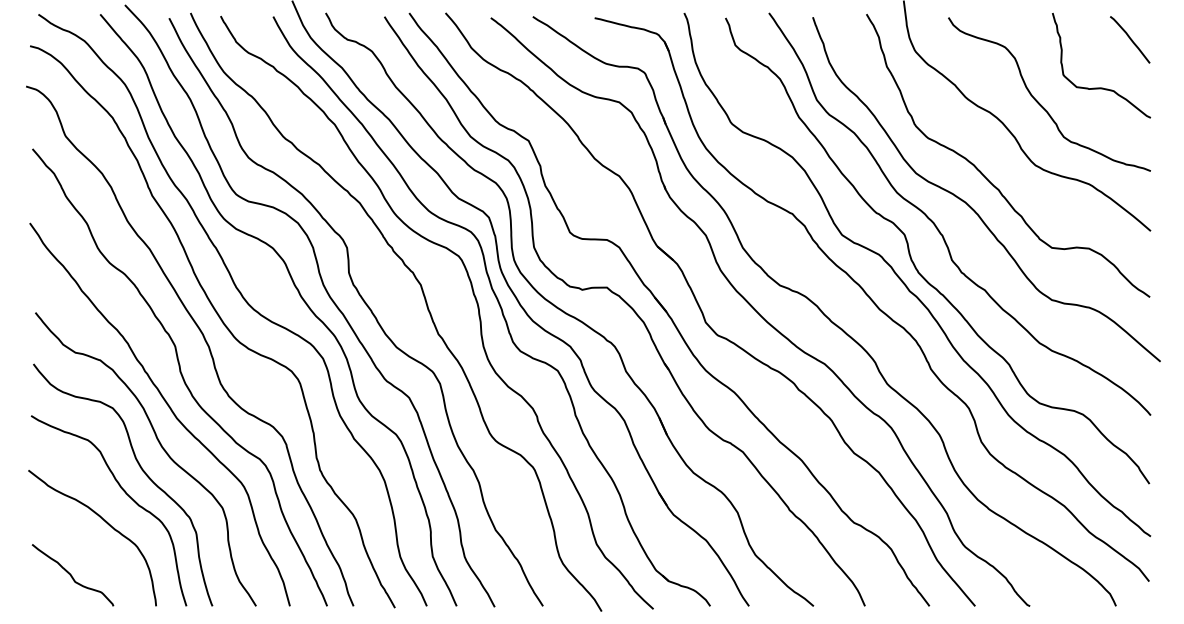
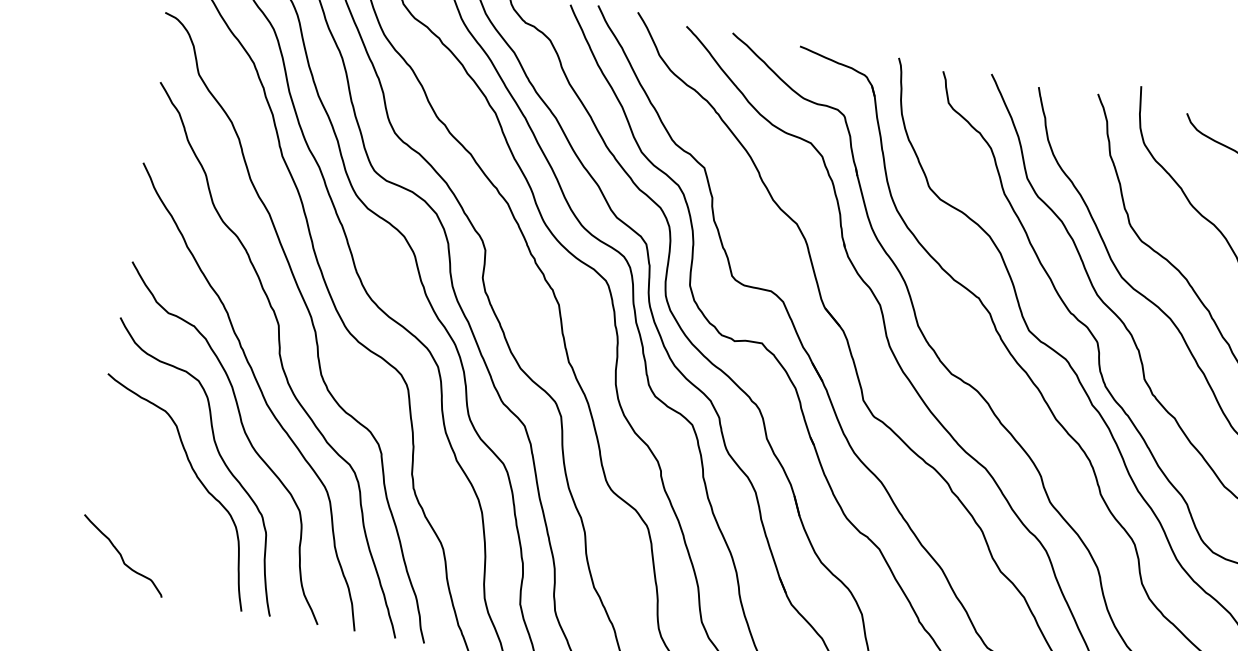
curve: (106, 523) -> (169, 505), removed

